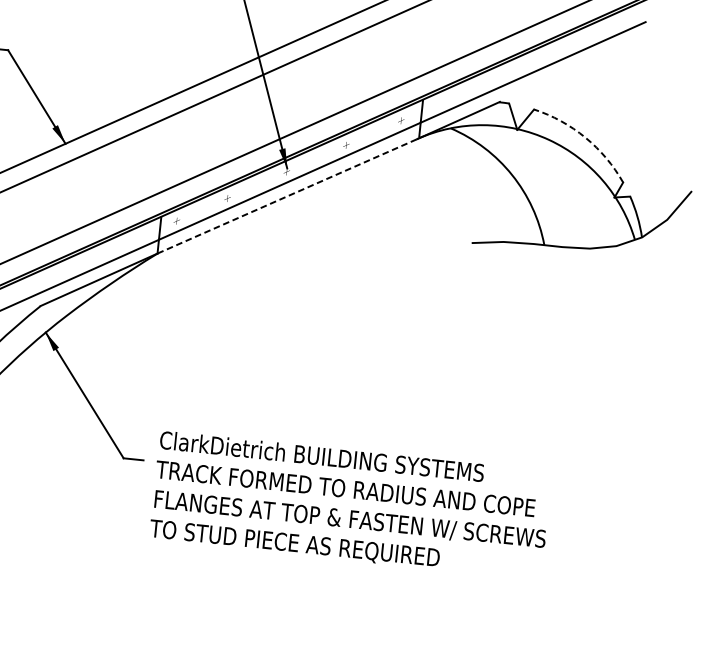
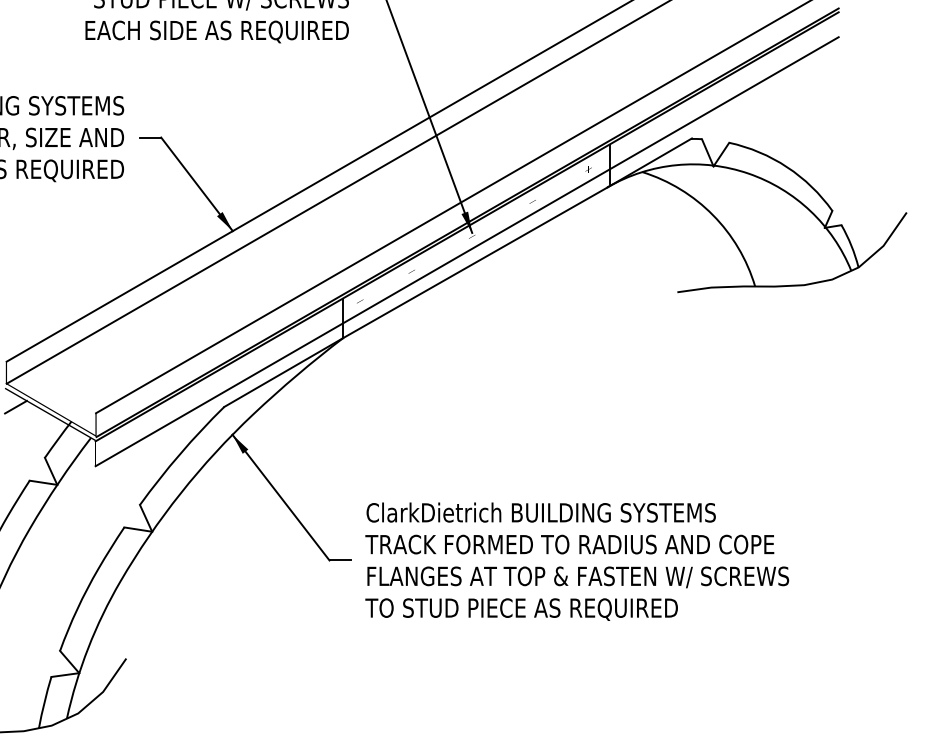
arc: (585, 137) -> (787, 167), dashed -> solid
line: (287, 196) -> (475, 262), dashed -> solid
text: (351, 505) -> (577, 561), moved

